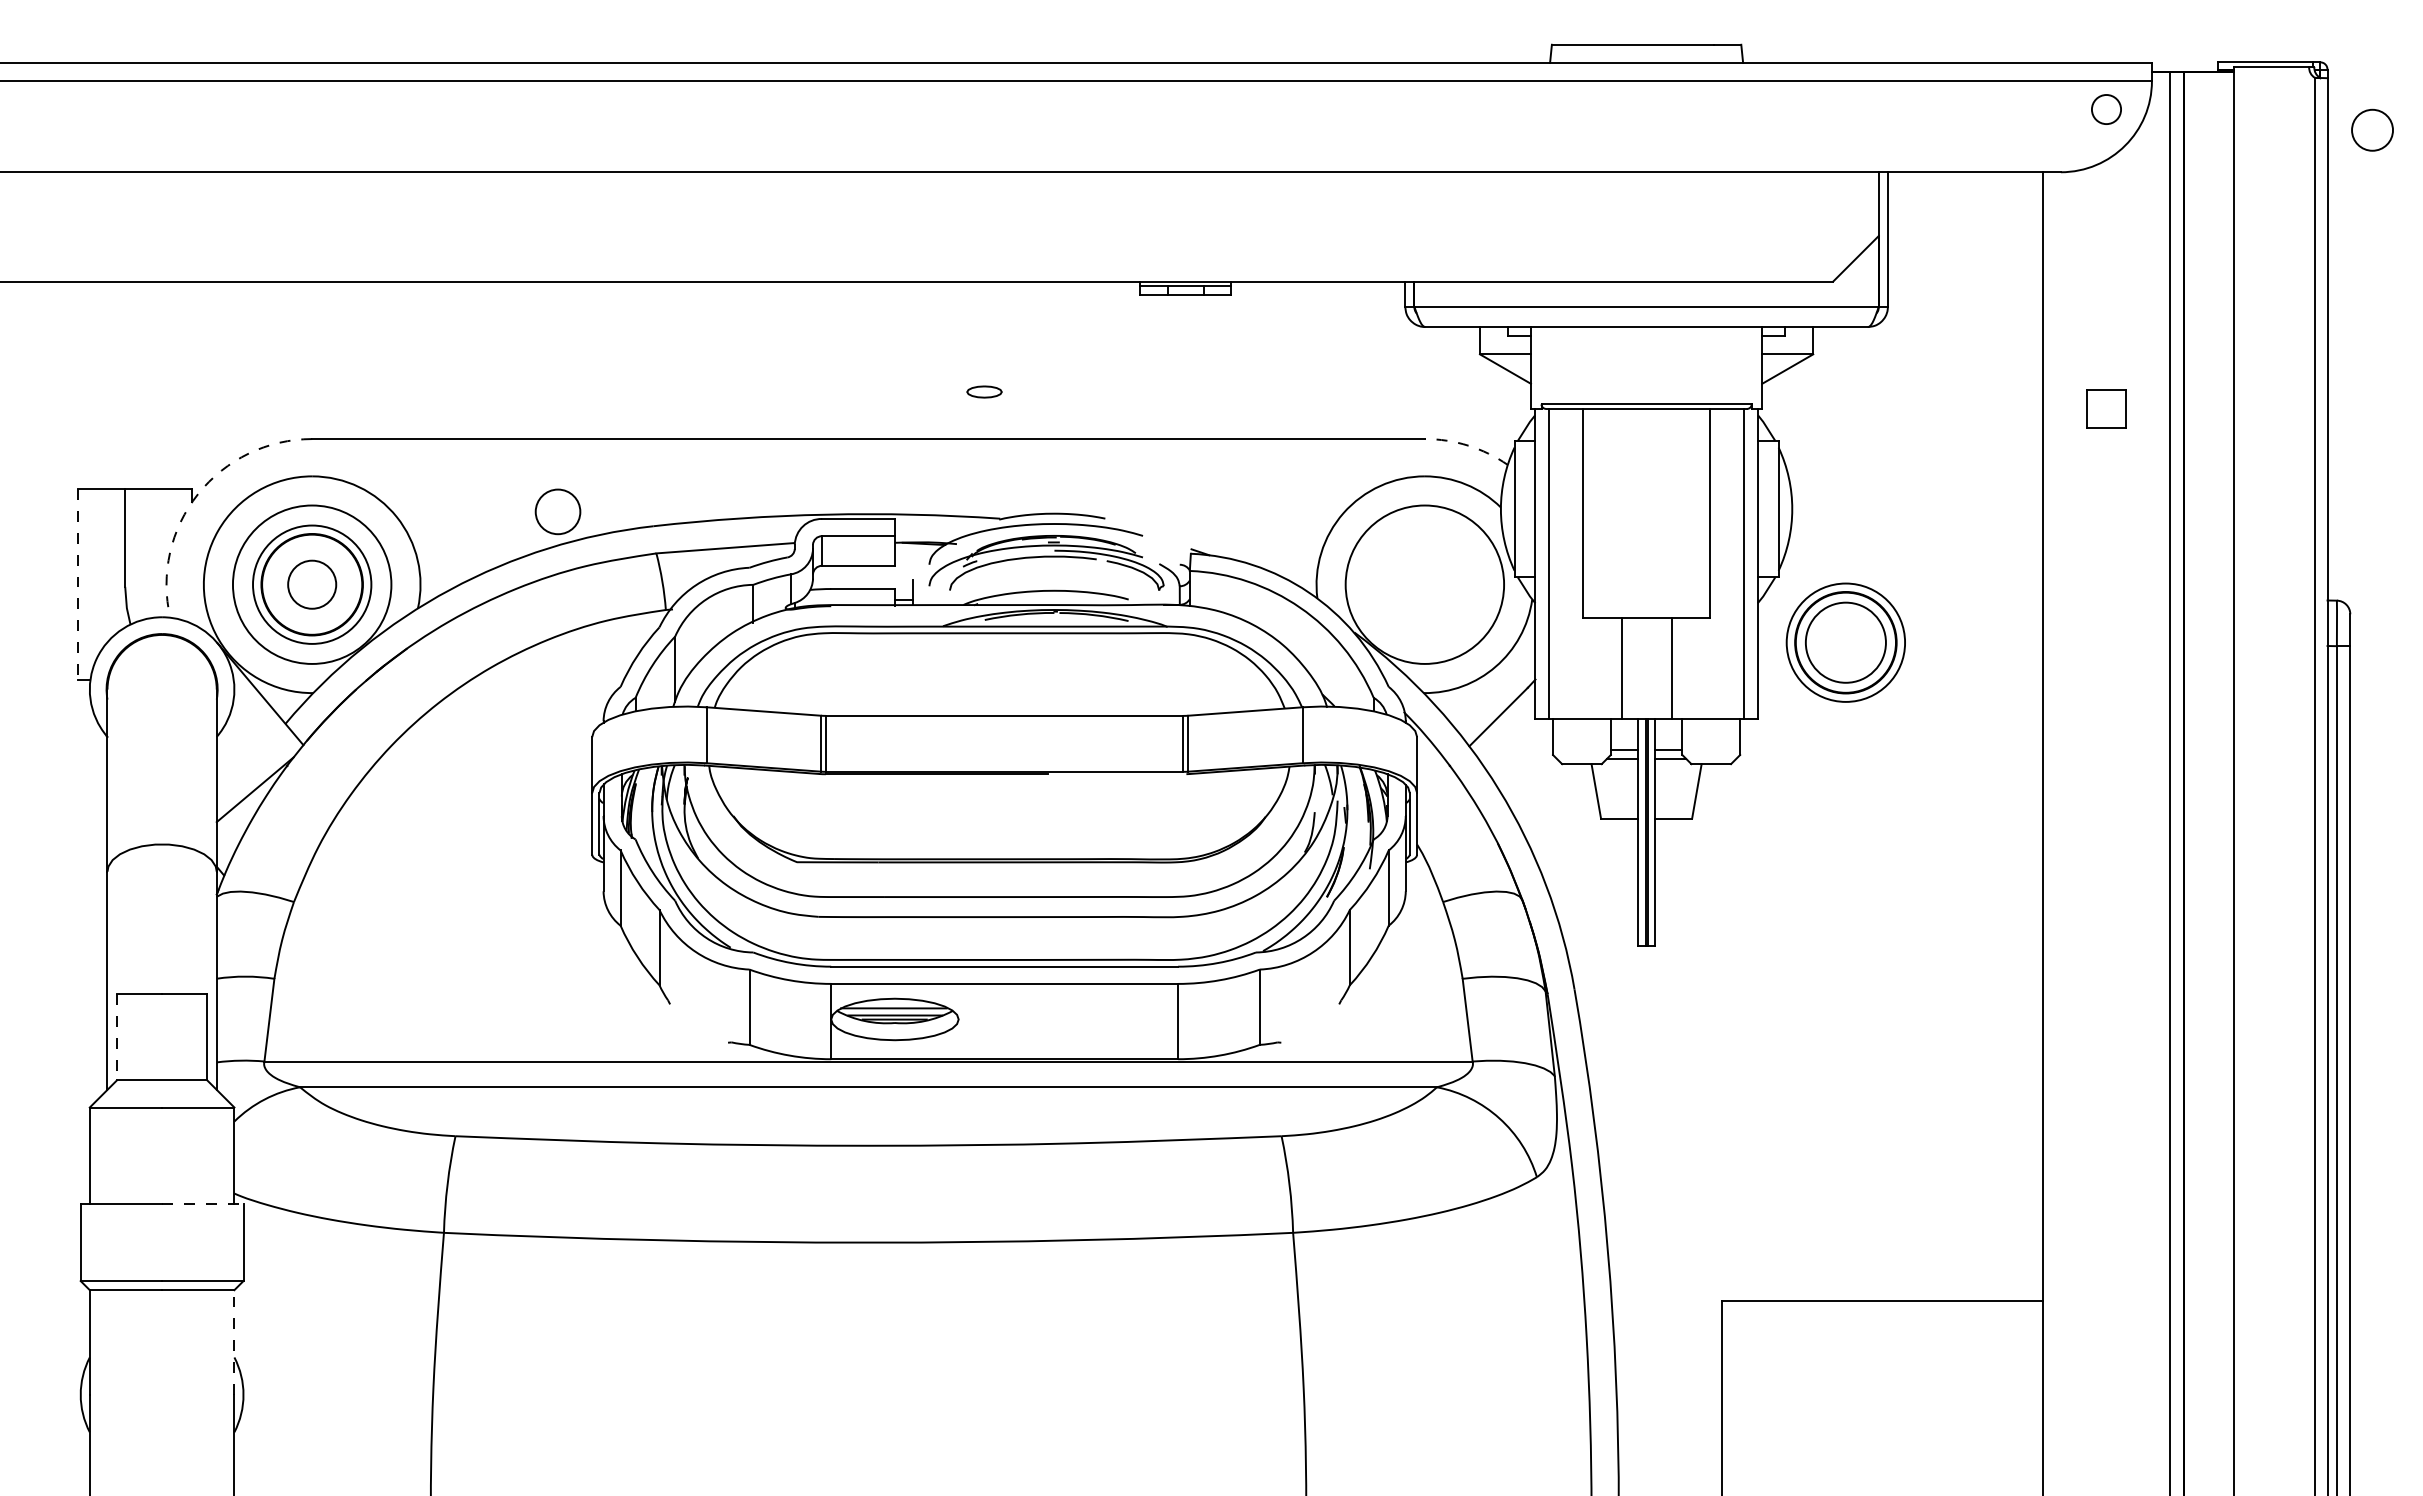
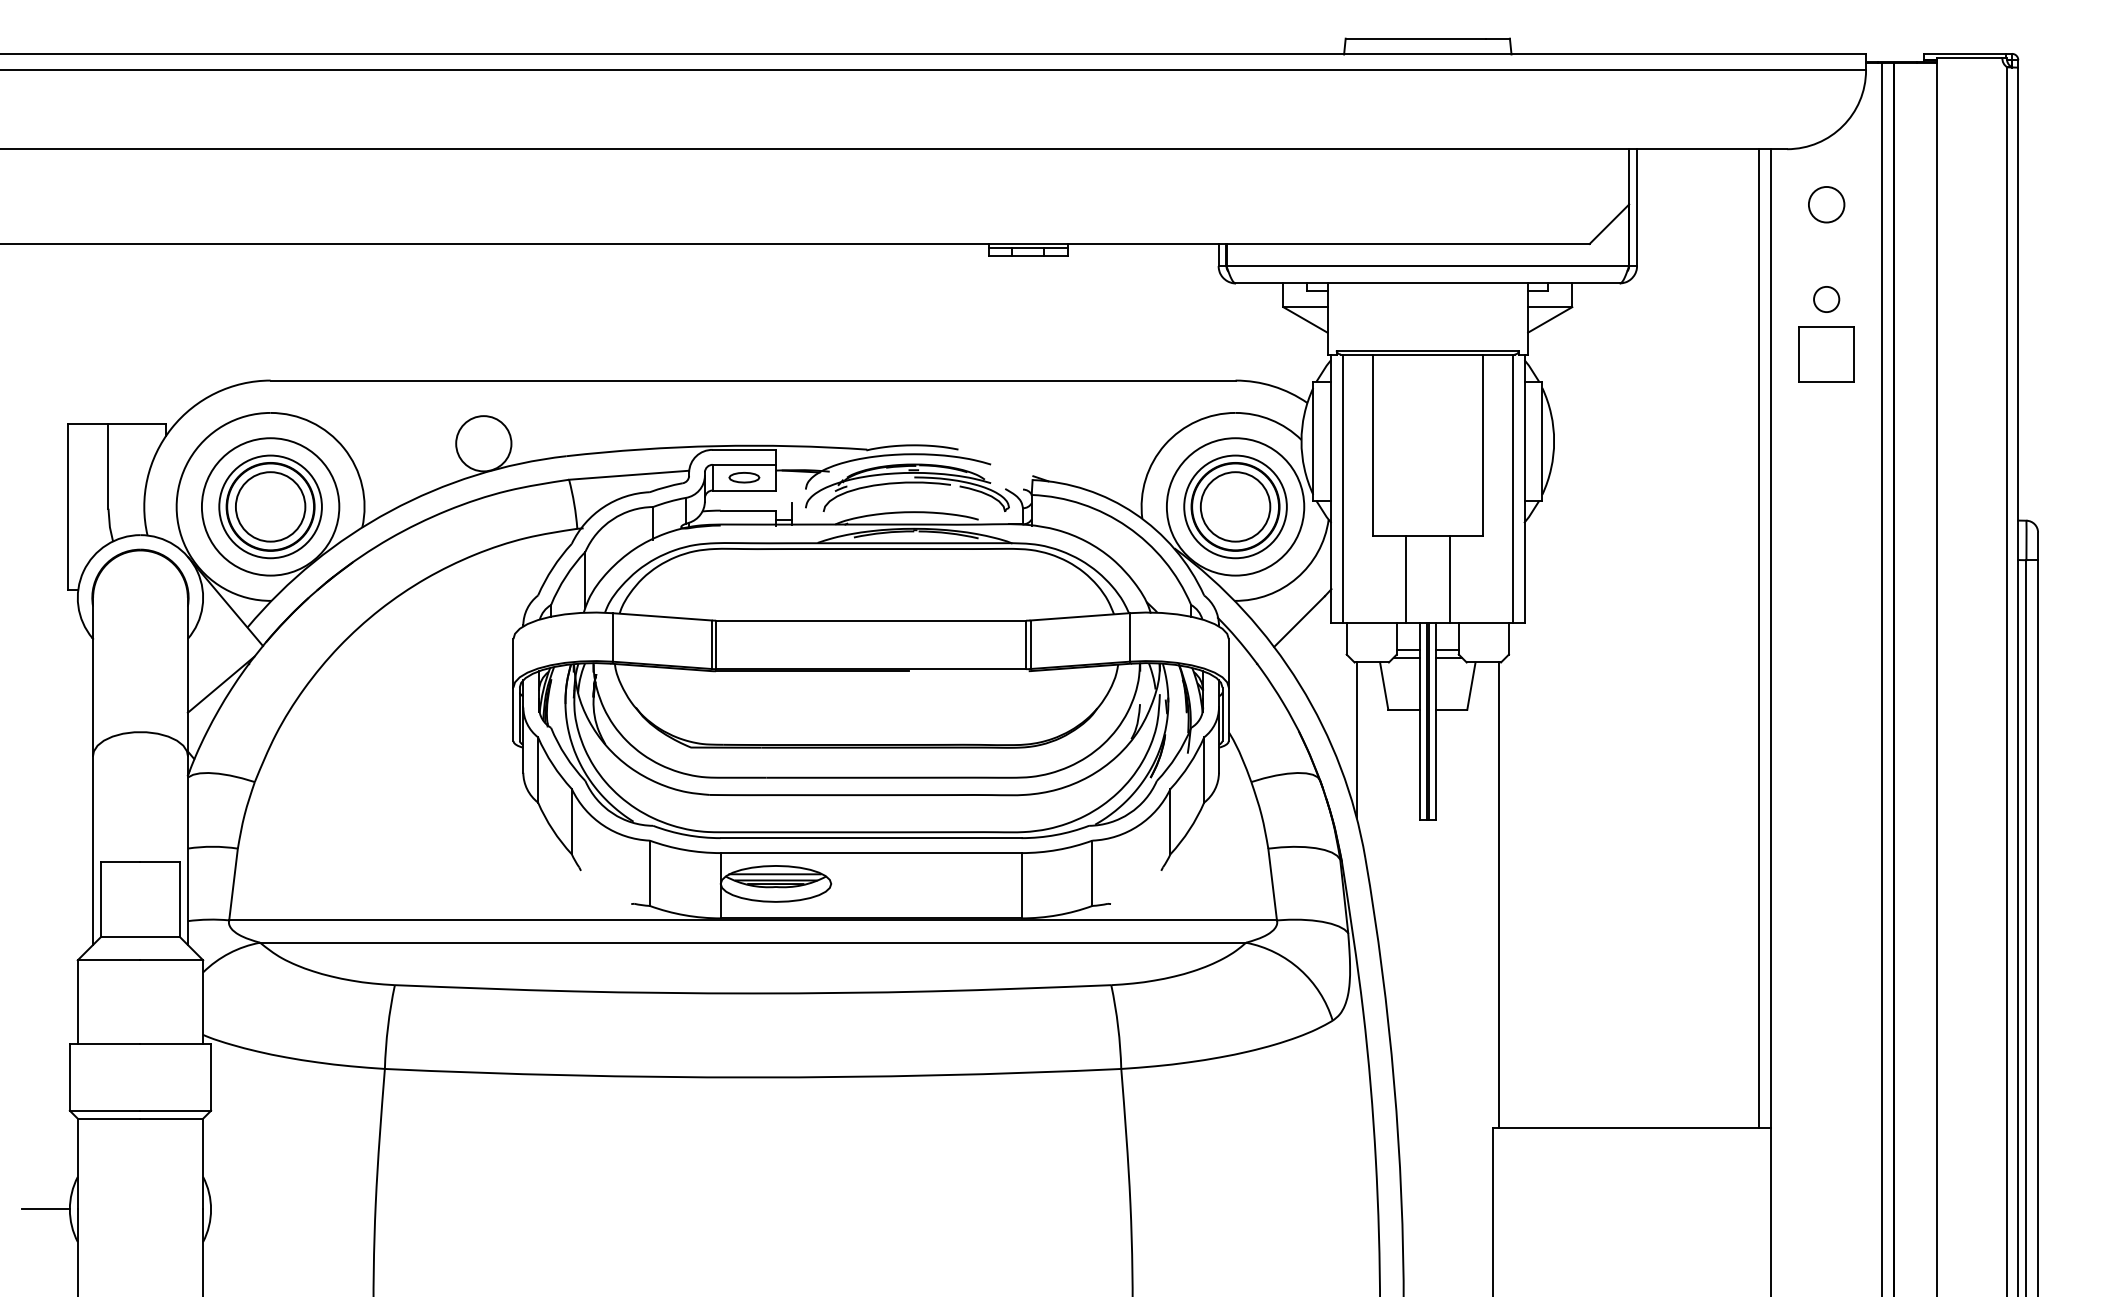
circle: (2106, 109) -> (1826, 299), moved
circle: (2372, 129) -> (1826, 204), moved
part: (984, 391) -> (744, 477), moved
part: (2106, 408) -> (1826, 354), size x1.67
arc: (1468, 445) -> (1273, 386), dashed -> solid
arc: (198, 494) -> (172, 428), dashed -> solid
circle: (557, 511) -> (483, 443), size x1.43
line: (78, 584) -> (67, 506), dashed -> solid
circle: (312, 584) -> (270, 506), size x1.67
part: (1845, 642) -> (1235, 506), moved
line: (2029, 736) -> (1759, 638), added
line: (1564, 853) -> (1356, 739), added
line: (1728, 1032) -> (1498, 895), added
line: (116, 1037) -> (100, 899), dashed -> solid
line: (202, 1203) -> (175, 1043), dashed -> solid
line: (234, 1342) -> (203, 1164), dashed -> solid
line: (52, 1394) -> (45, 1209), added

